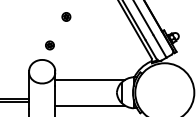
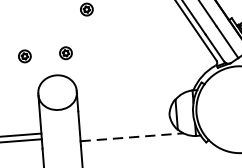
part: (21, 45) -> (24, 56), added
line: (90, 79) -> (129, 98), removed
line: (90, 105) -> (132, 136), solid -> dashed

